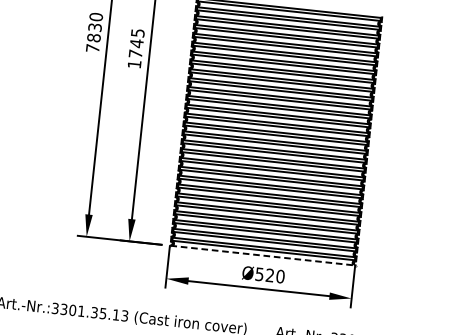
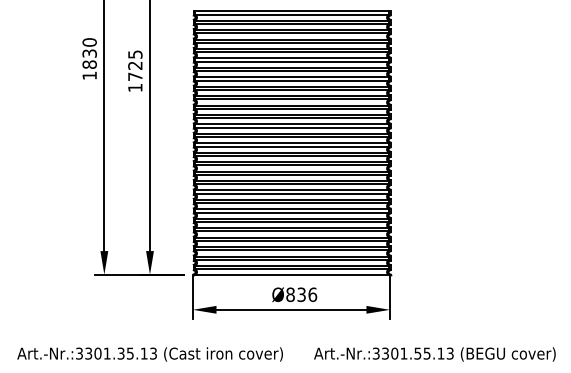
text: (136, 43) -> (135, 65), 1745 -> 1725
text: (92, 48) -> (89, 75), 7830 -> 1830
line: (263, 255) -> (292, 274), dashed -> solid
text: (269, 275) -> (301, 294), Ø520 -> Ø836

